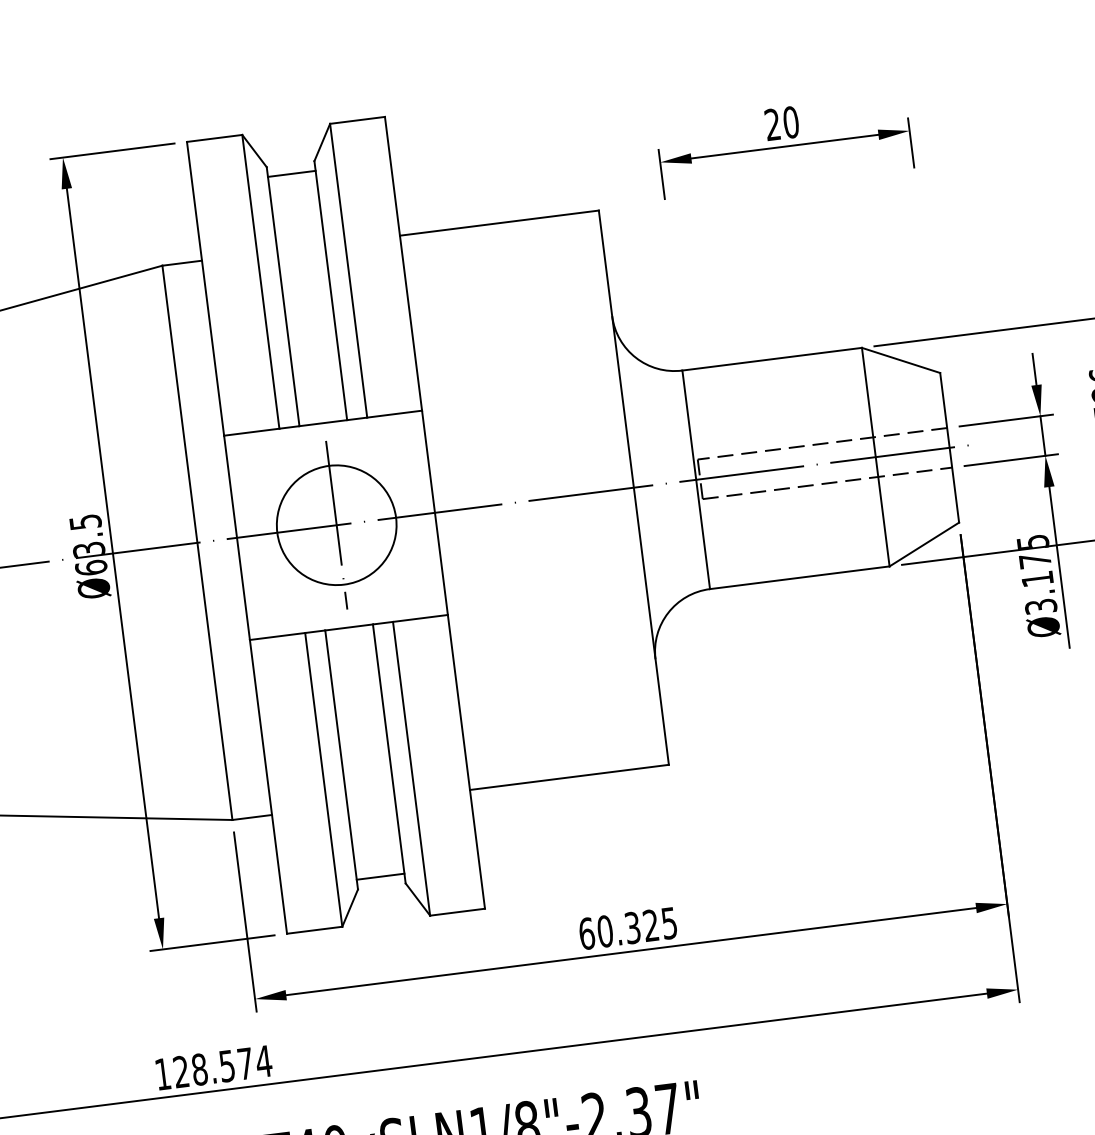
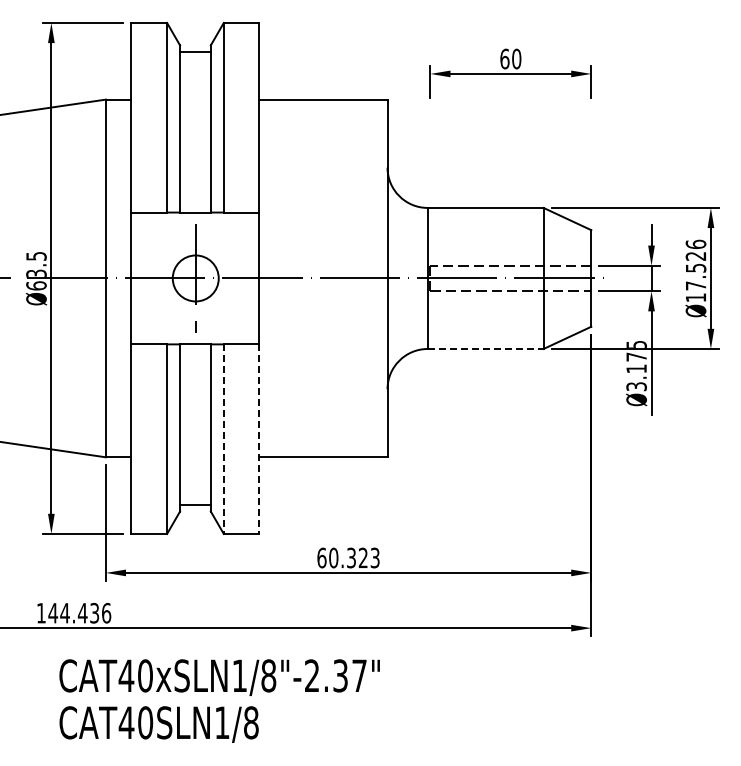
text: (772, 123) -> (504, 58), 20 -> 60
circle: (336, 525) -> (195, 278), size x0.6
line: (799, 577) -> (485, 348), solid -> dashed
line: (466, 762) -> (259, 439), solid -> dashed
line: (411, 769) -> (223, 439), solid -> dashed
text: (669, 922) -> (375, 557), 60.325 -> 60.323
text: (221, 1065) -> (79, 612), 128.574 -> 144.436

